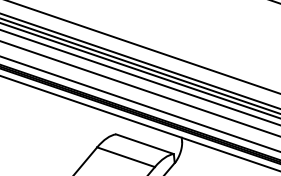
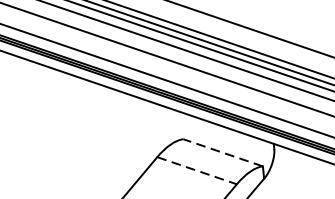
line: (144, 144) -> (222, 153), solid -> dashed
line: (126, 157) -> (197, 171), solid -> dashed

